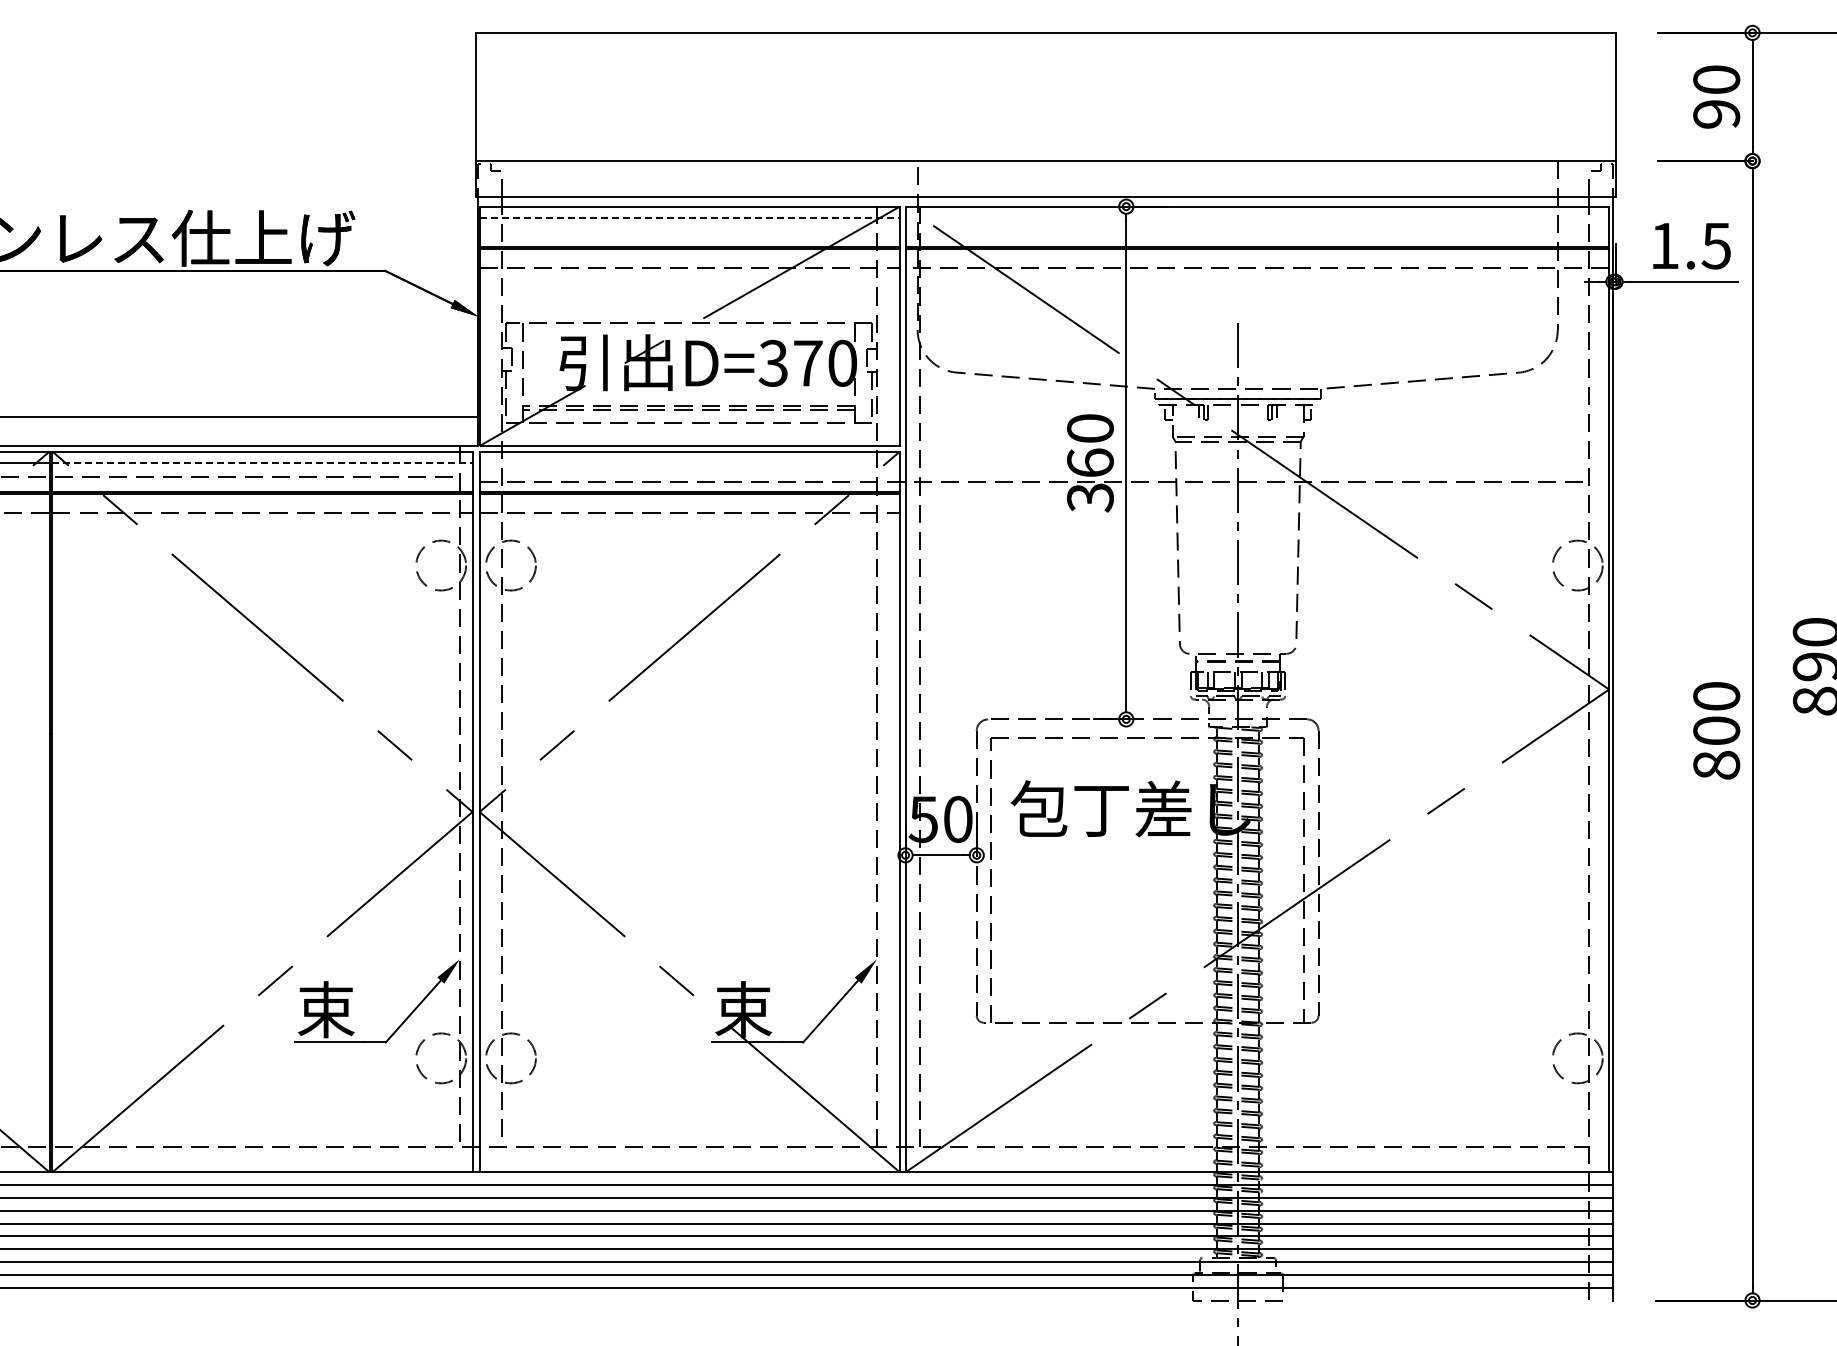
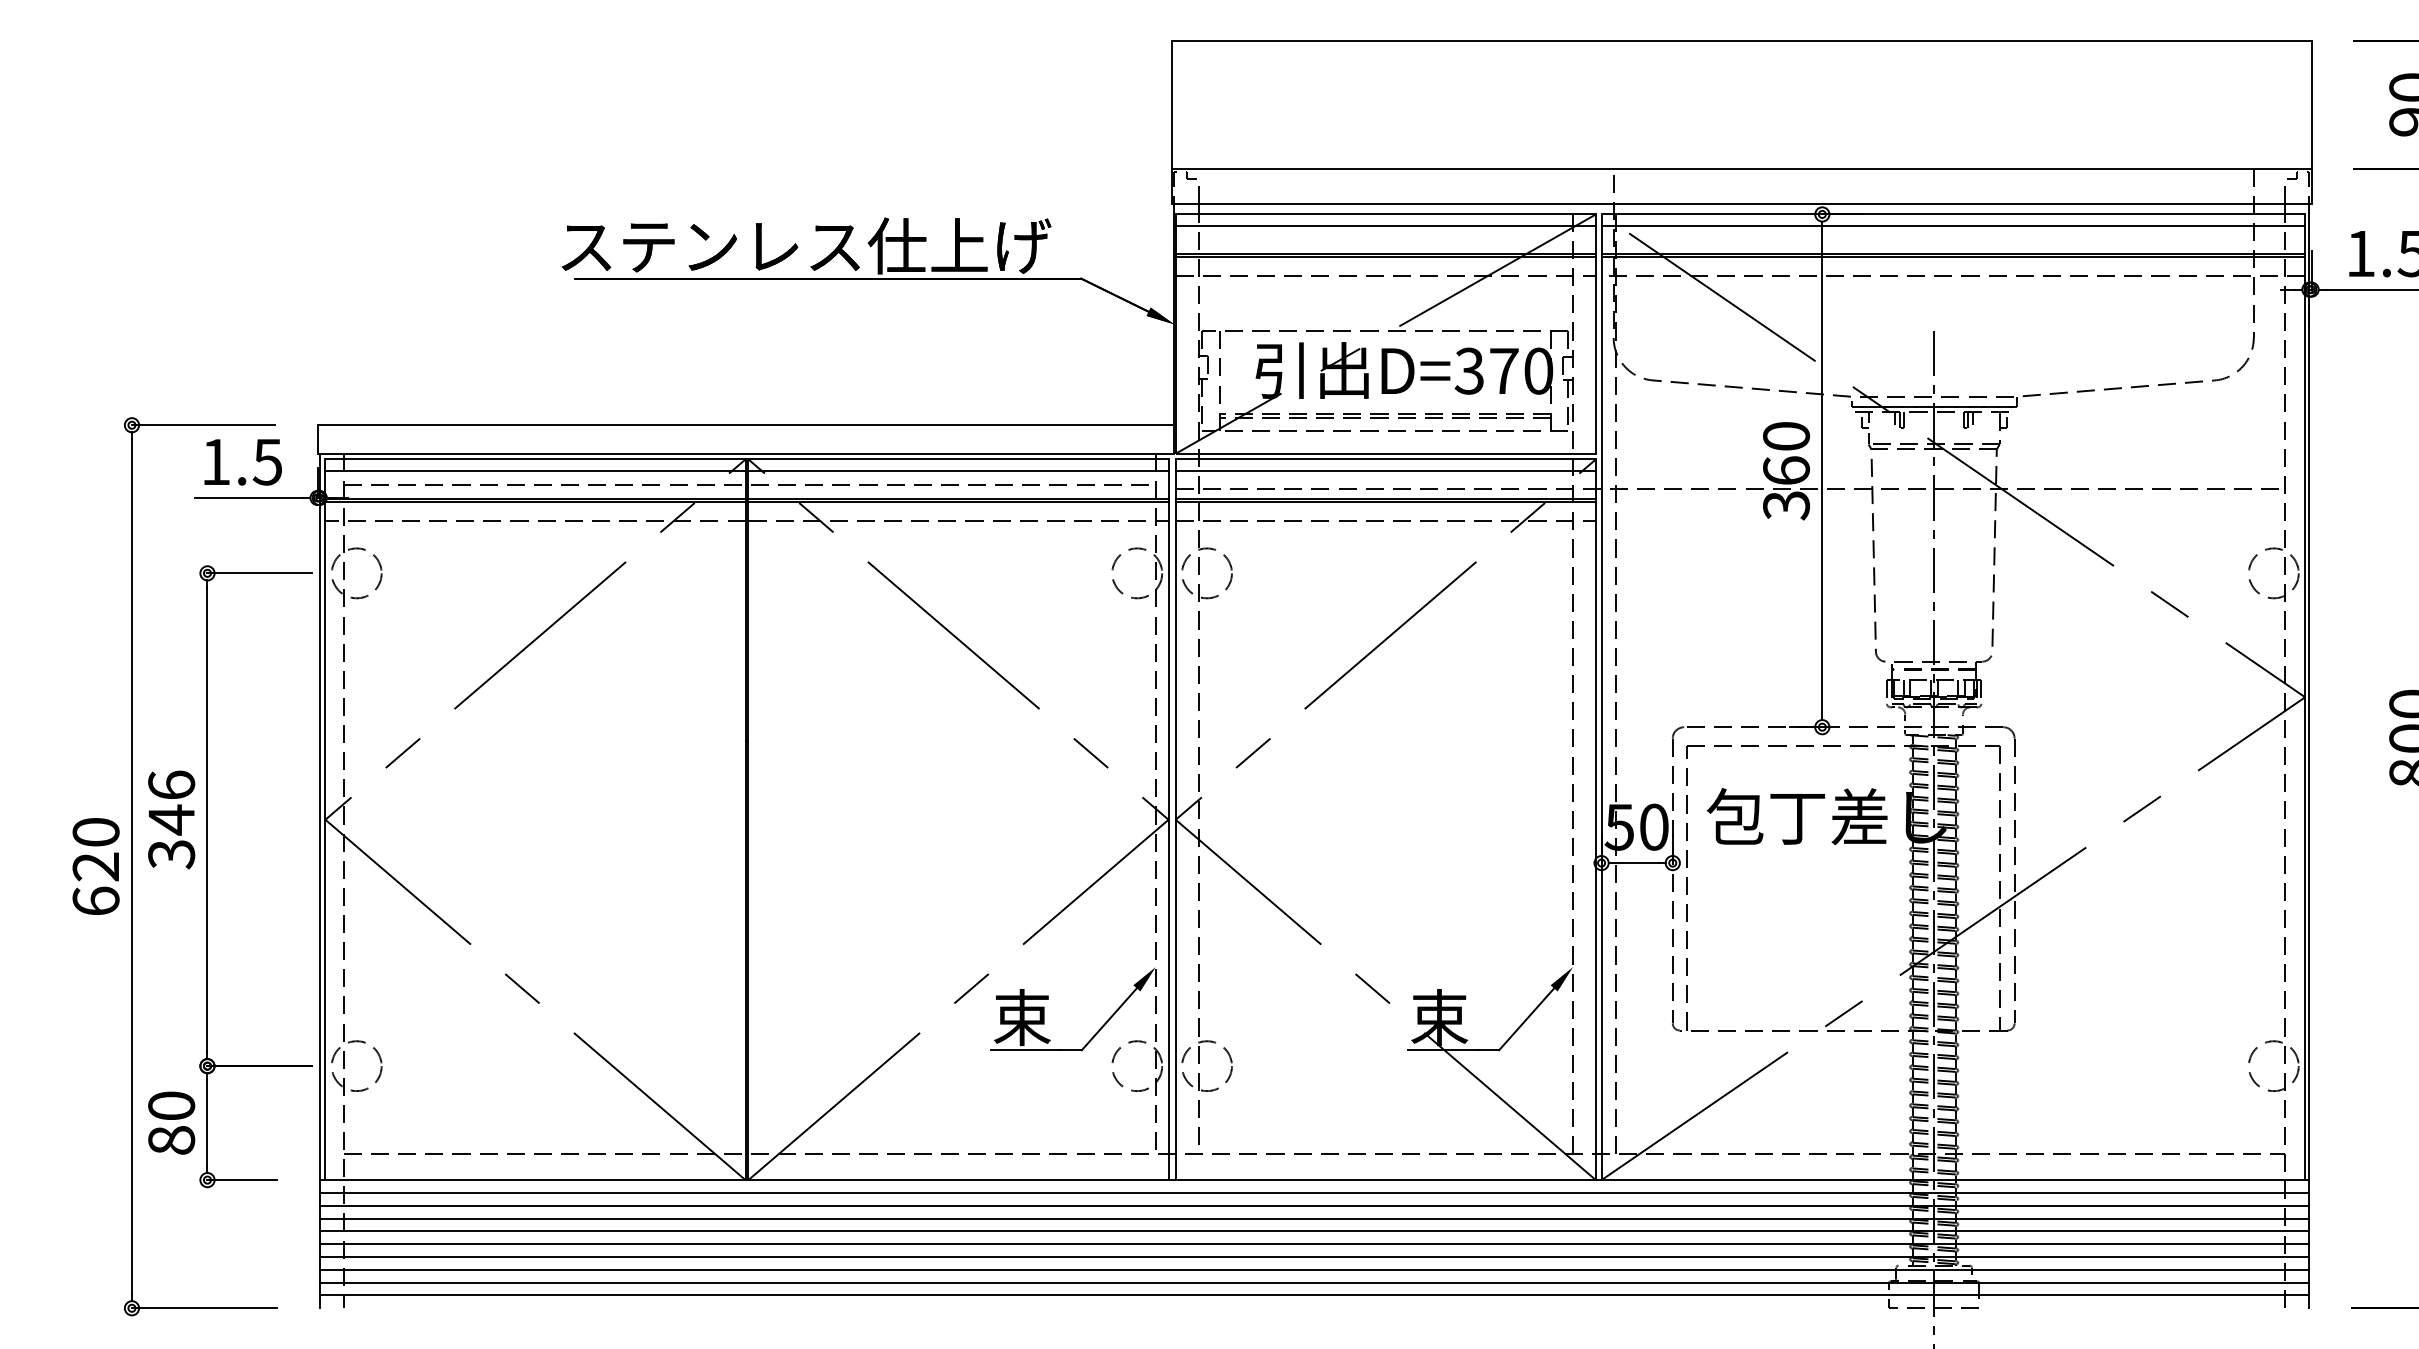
line: (690, 217) -> (1386, 225), dashed -> solid
line: (1257, 217) -> (1953, 225), added
line: (263, 462) -> (959, 470), dashed -> solid
line: (689, 462) -> (1385, 470), added

